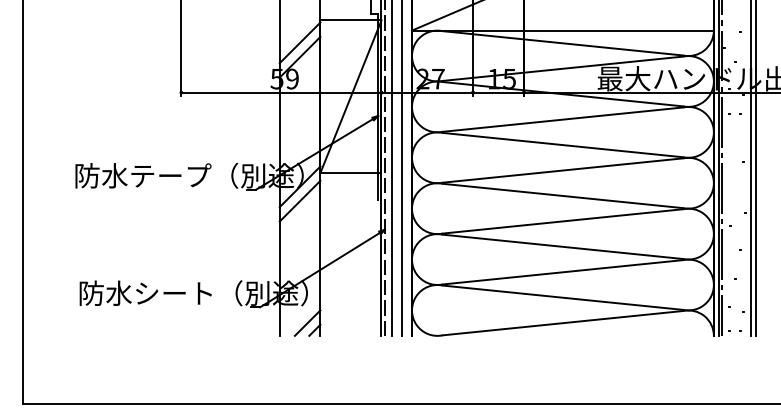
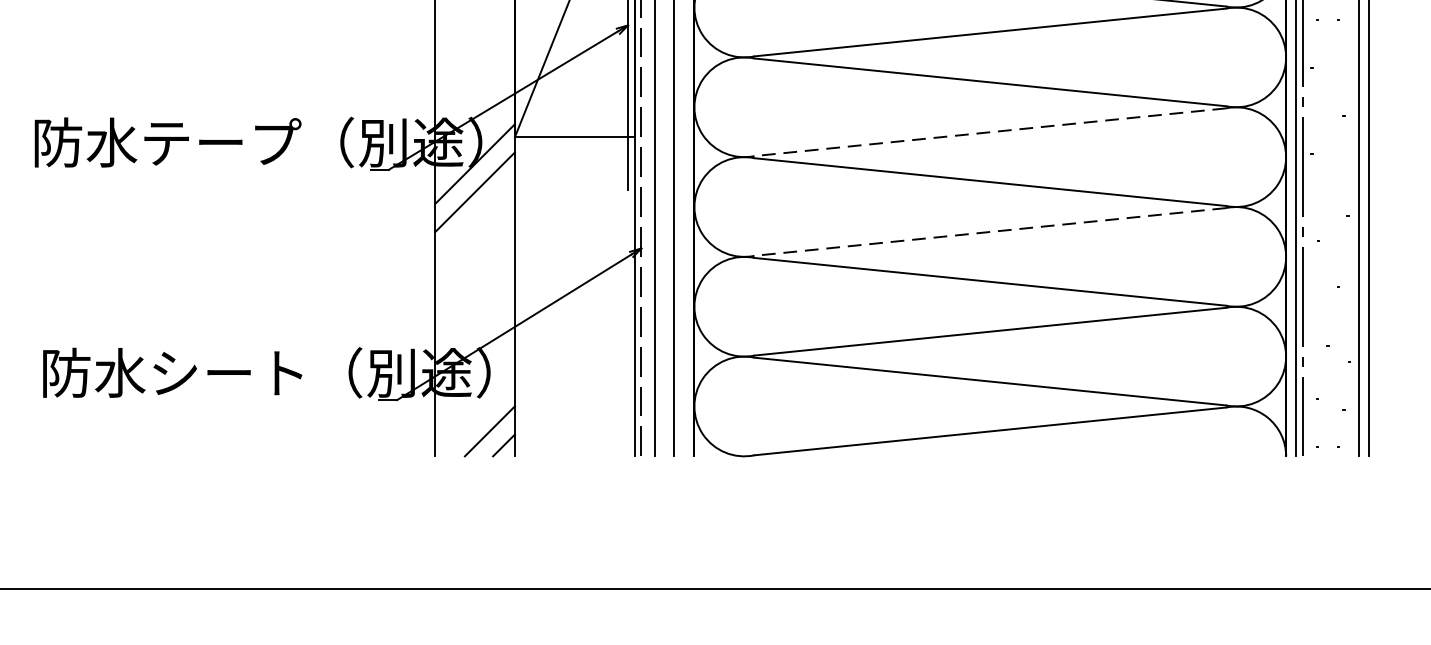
line: (562, 170) -> (989, 132), solid -> dashed
line: (562, 221) -> (989, 232), solid -> dashed

